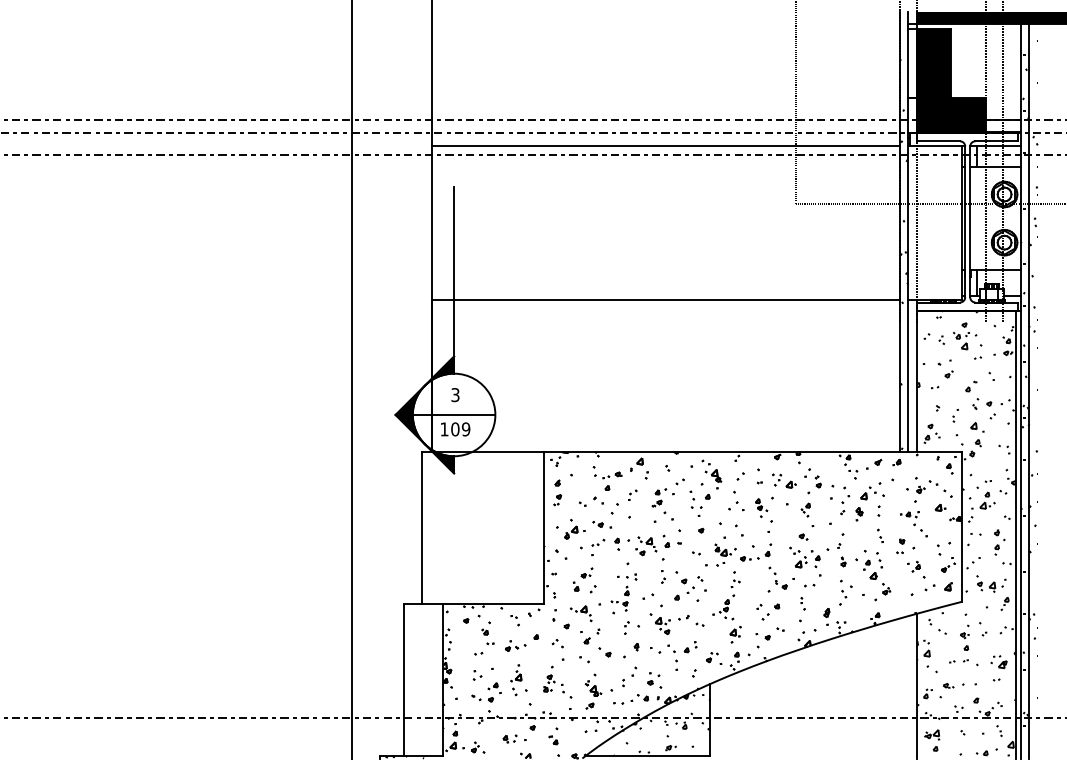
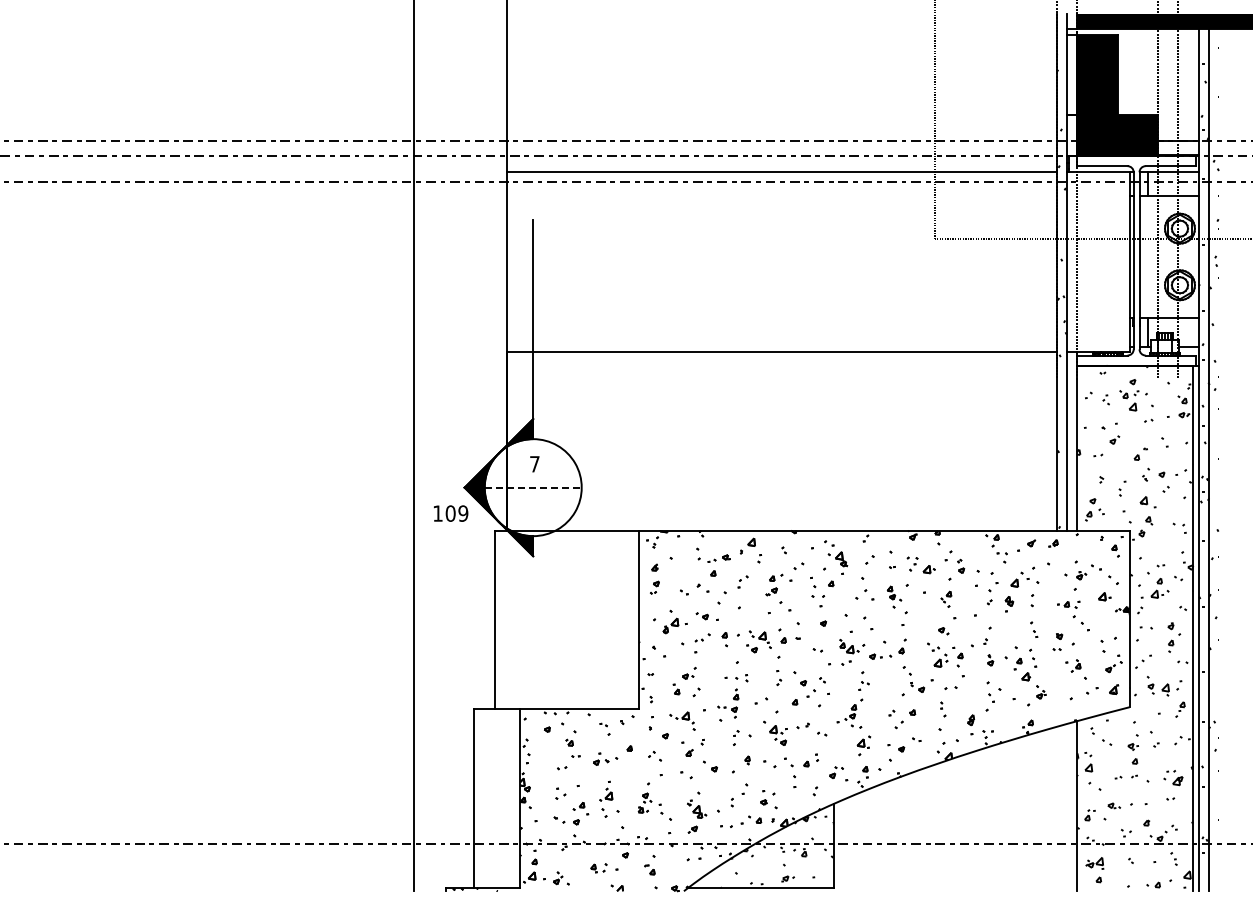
text: (455, 395) -> (534, 464), 3 -> 7
line: (454, 414) -> (533, 487), solid -> dashed
text: (456, 429) -> (451, 513), moved

